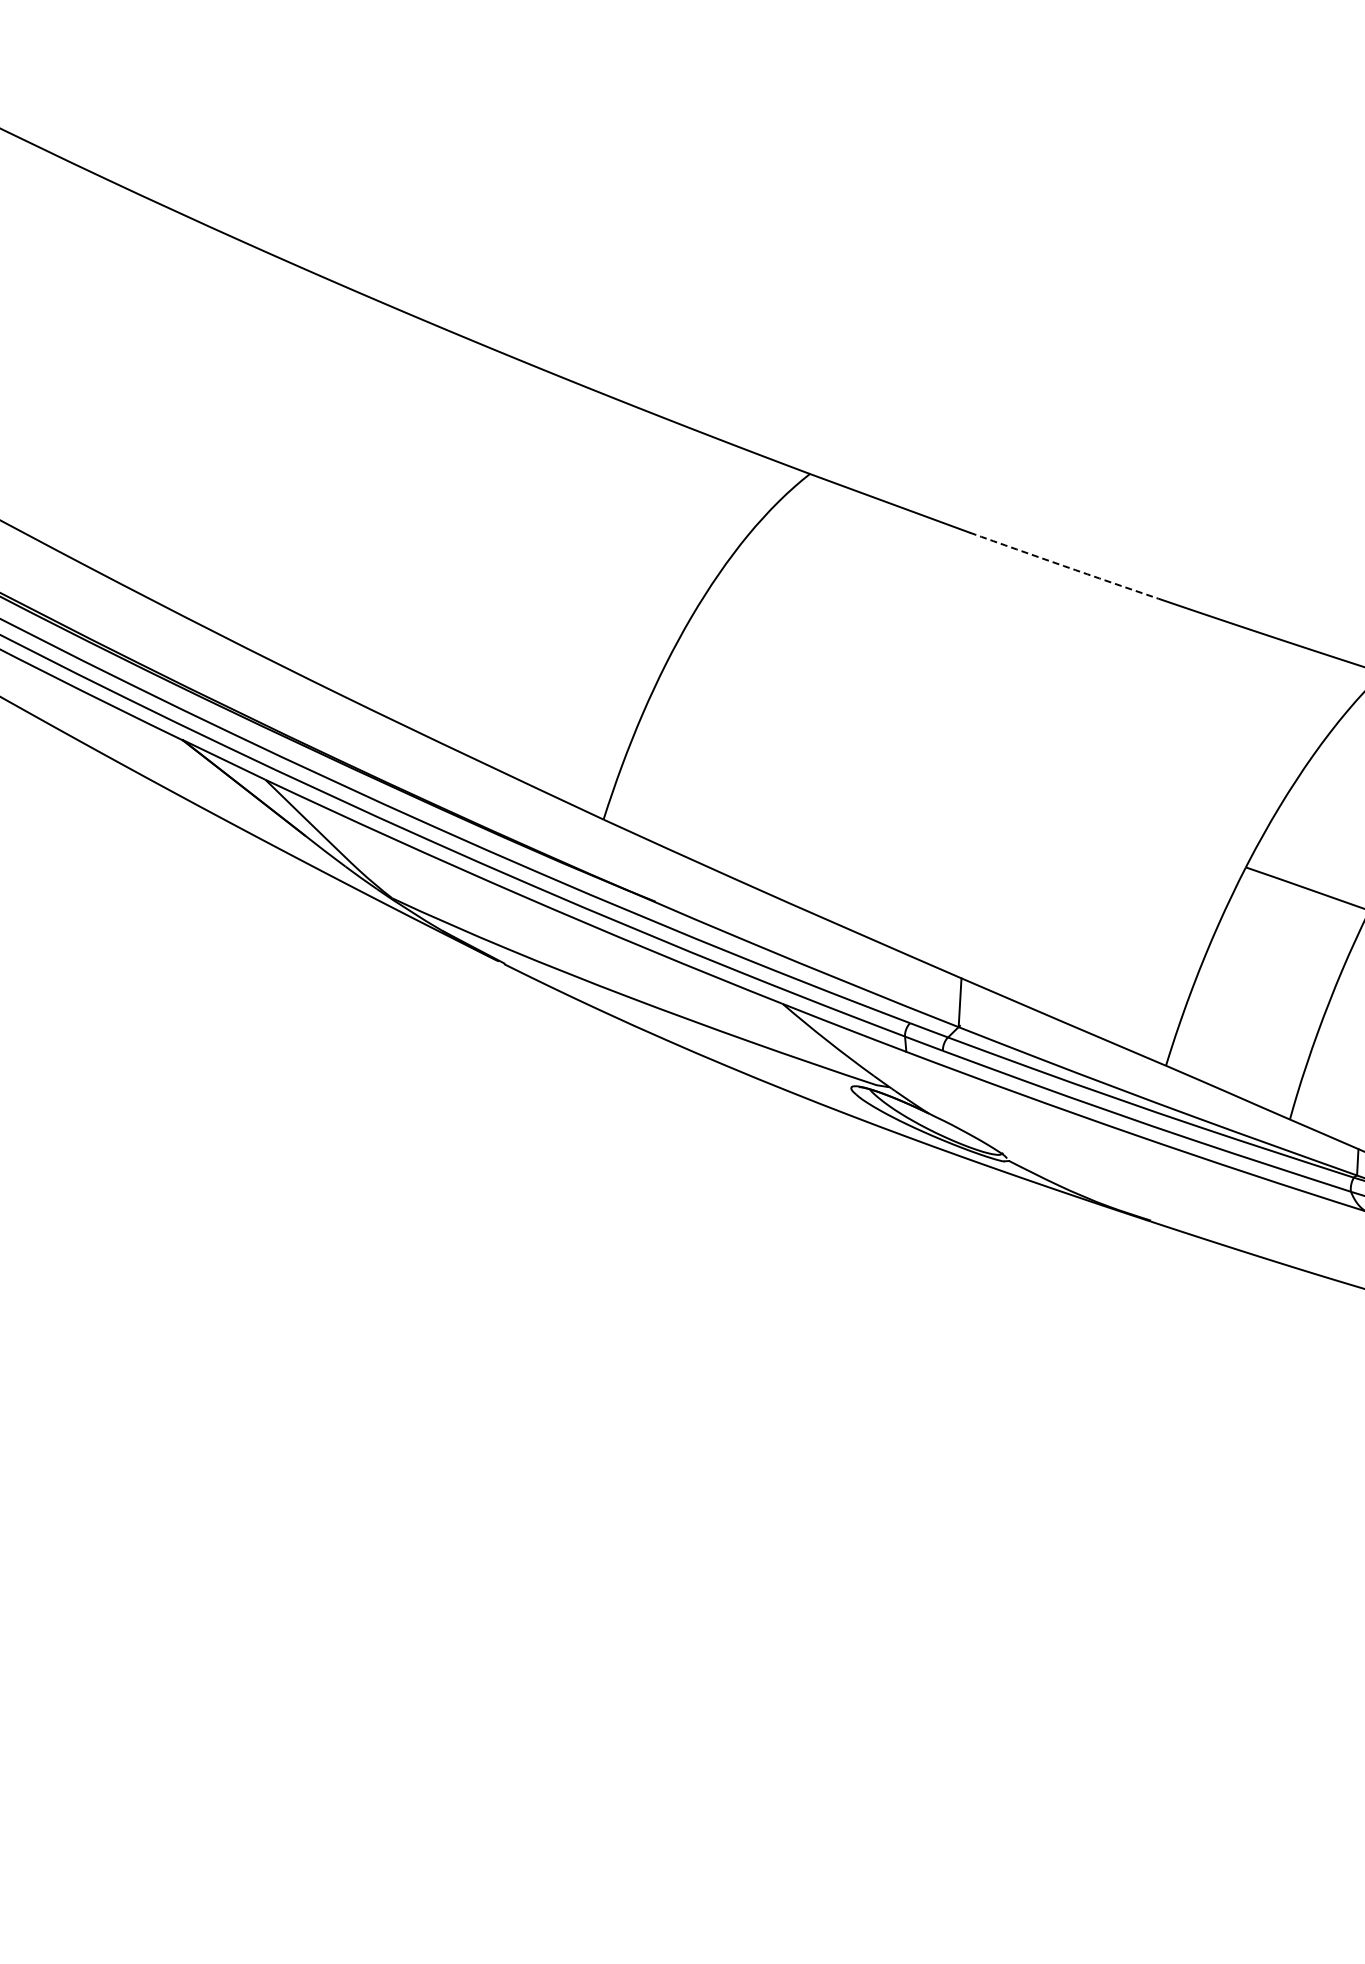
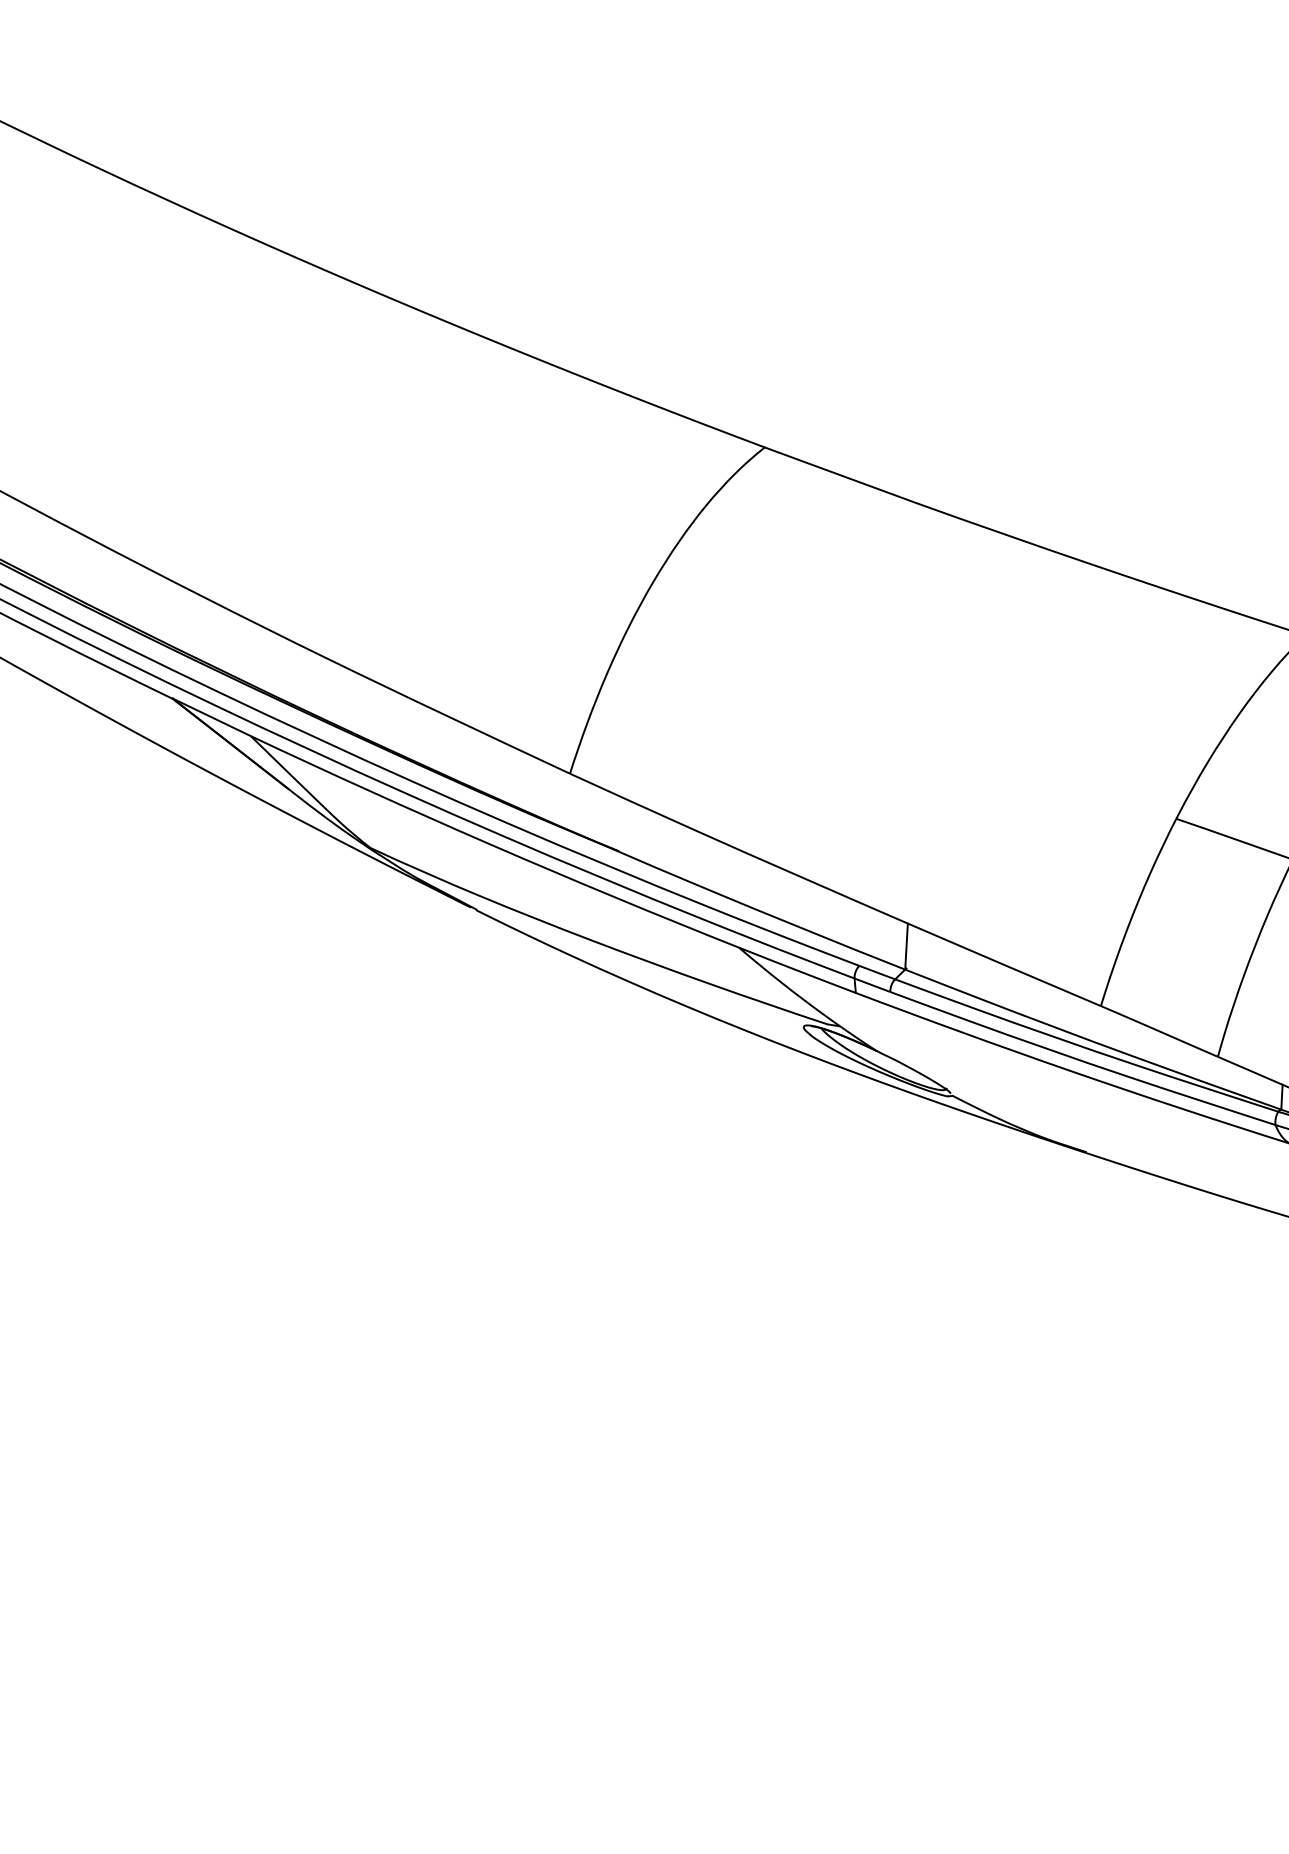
arc: (1063, 566) -> (1004, 534), dashed -> solid

